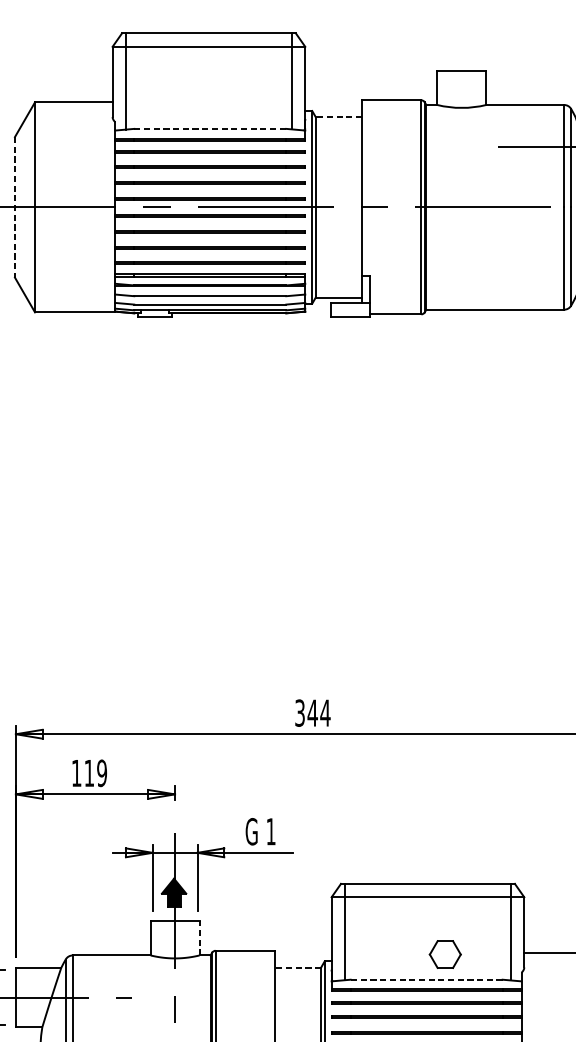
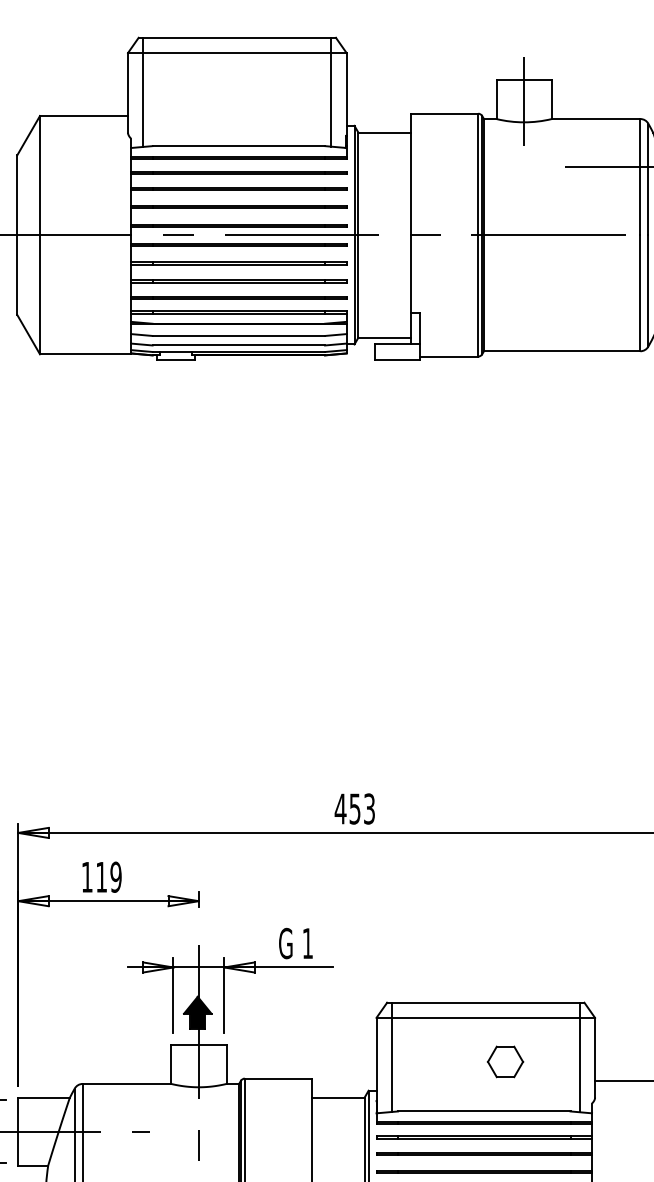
line: (462, 89) -> (524, 101), added
line: (338, 116) -> (384, 132), dashed -> solid
line: (210, 129) -> (239, 146), dashed -> solid
line: (15, 207) -> (17, 235), dashed -> solid
text: (312, 712) -> (354, 808), 344 -> 453
line: (199, 938) -> (226, 1064), dashed -> solid
part: (445, 954) -> (505, 1061), moved
line: (297, 967) -> (337, 1097), dashed -> solid
line: (425, 979) -> (483, 1111), dashed -> solid

